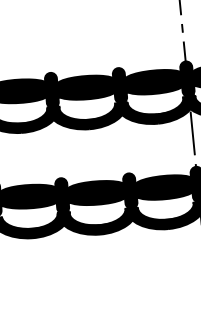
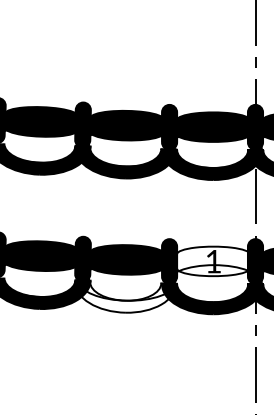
fill: (164, 187) -> (213, 261), removed
fill: (98, 221) -> (125, 296), removed

